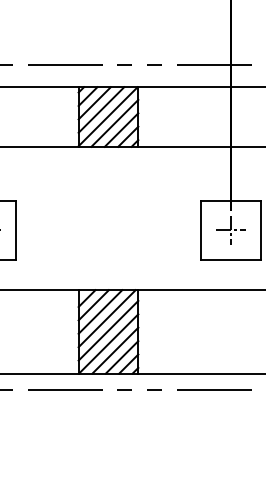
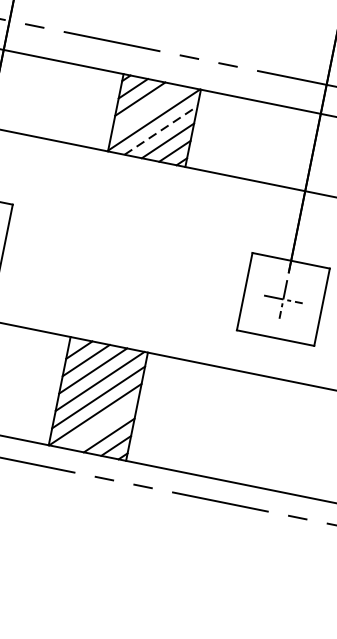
line: (101, 109) -> (147, 108), removed
line: (115, 123) -> (161, 130), solid -> dashed
line: (115, 350) -> (102, 424), removed

